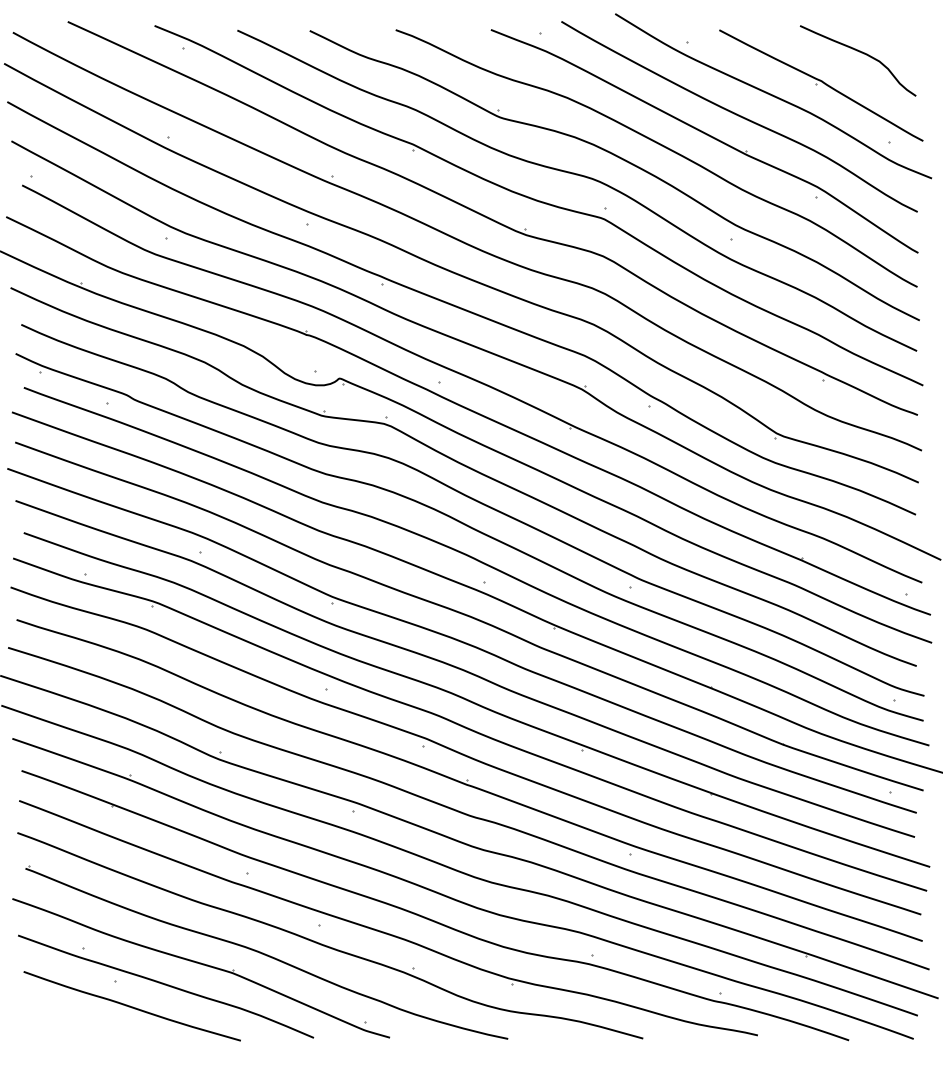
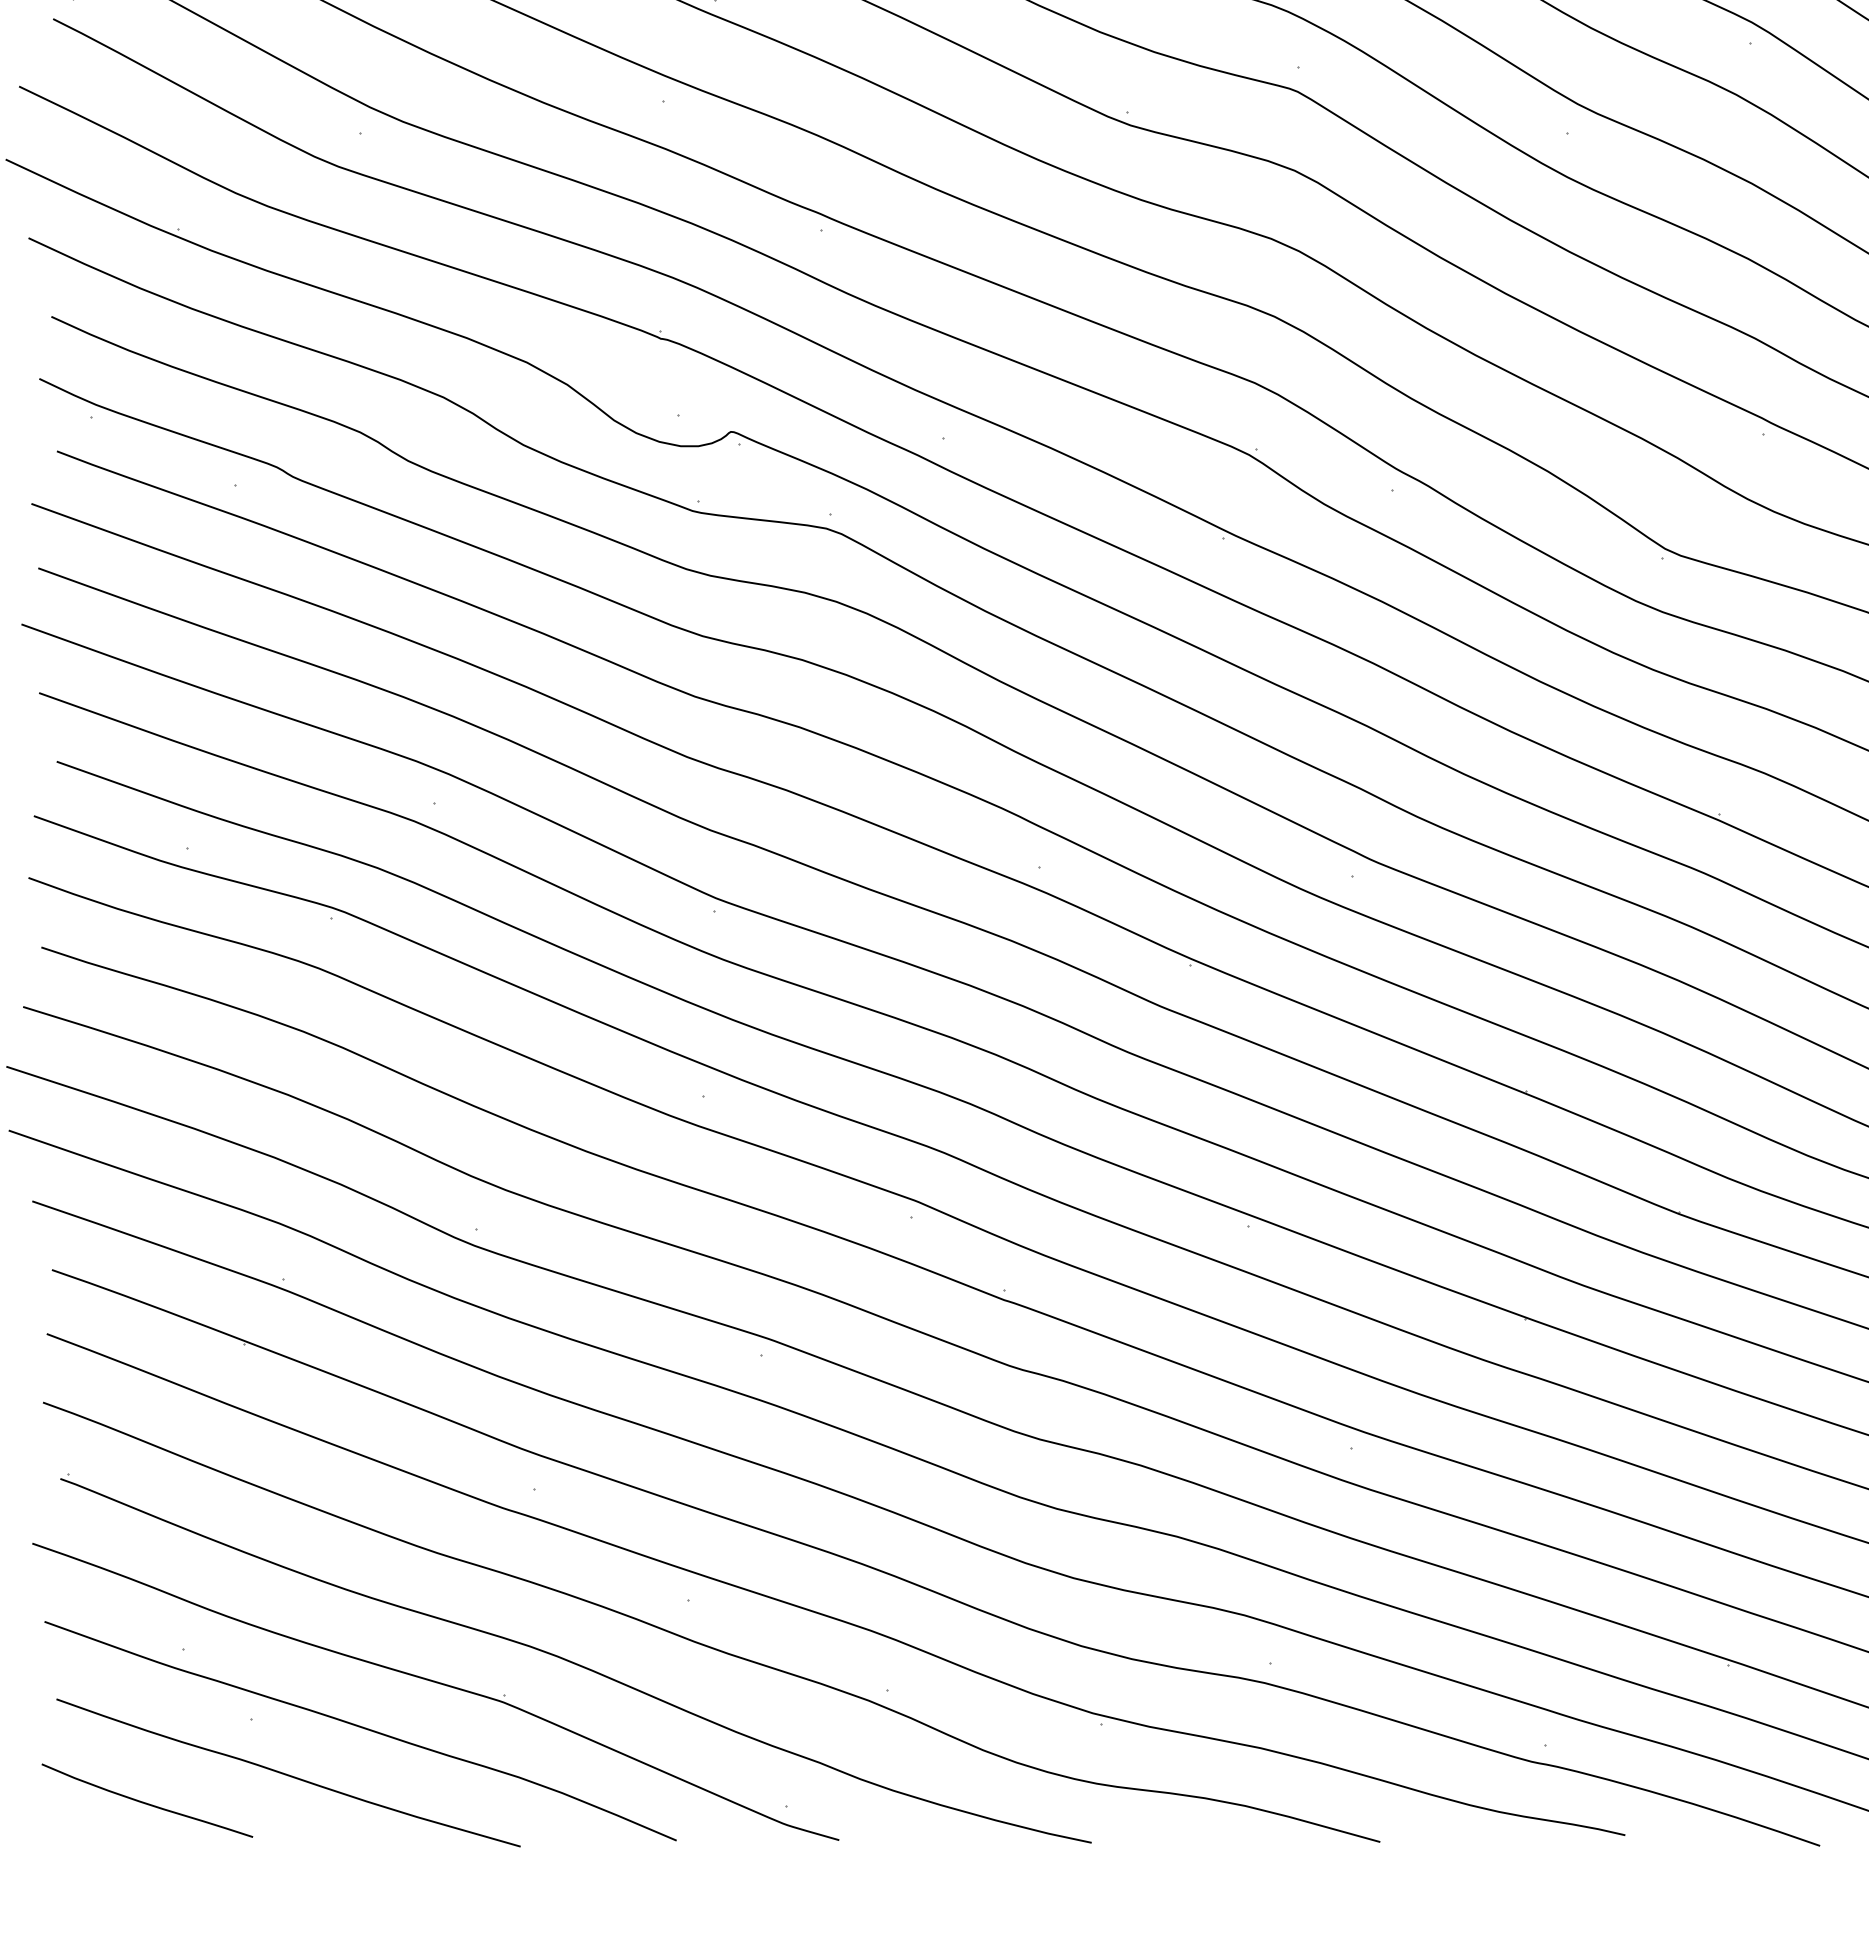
curve: (65, 1019) -> (145, 1801), added

